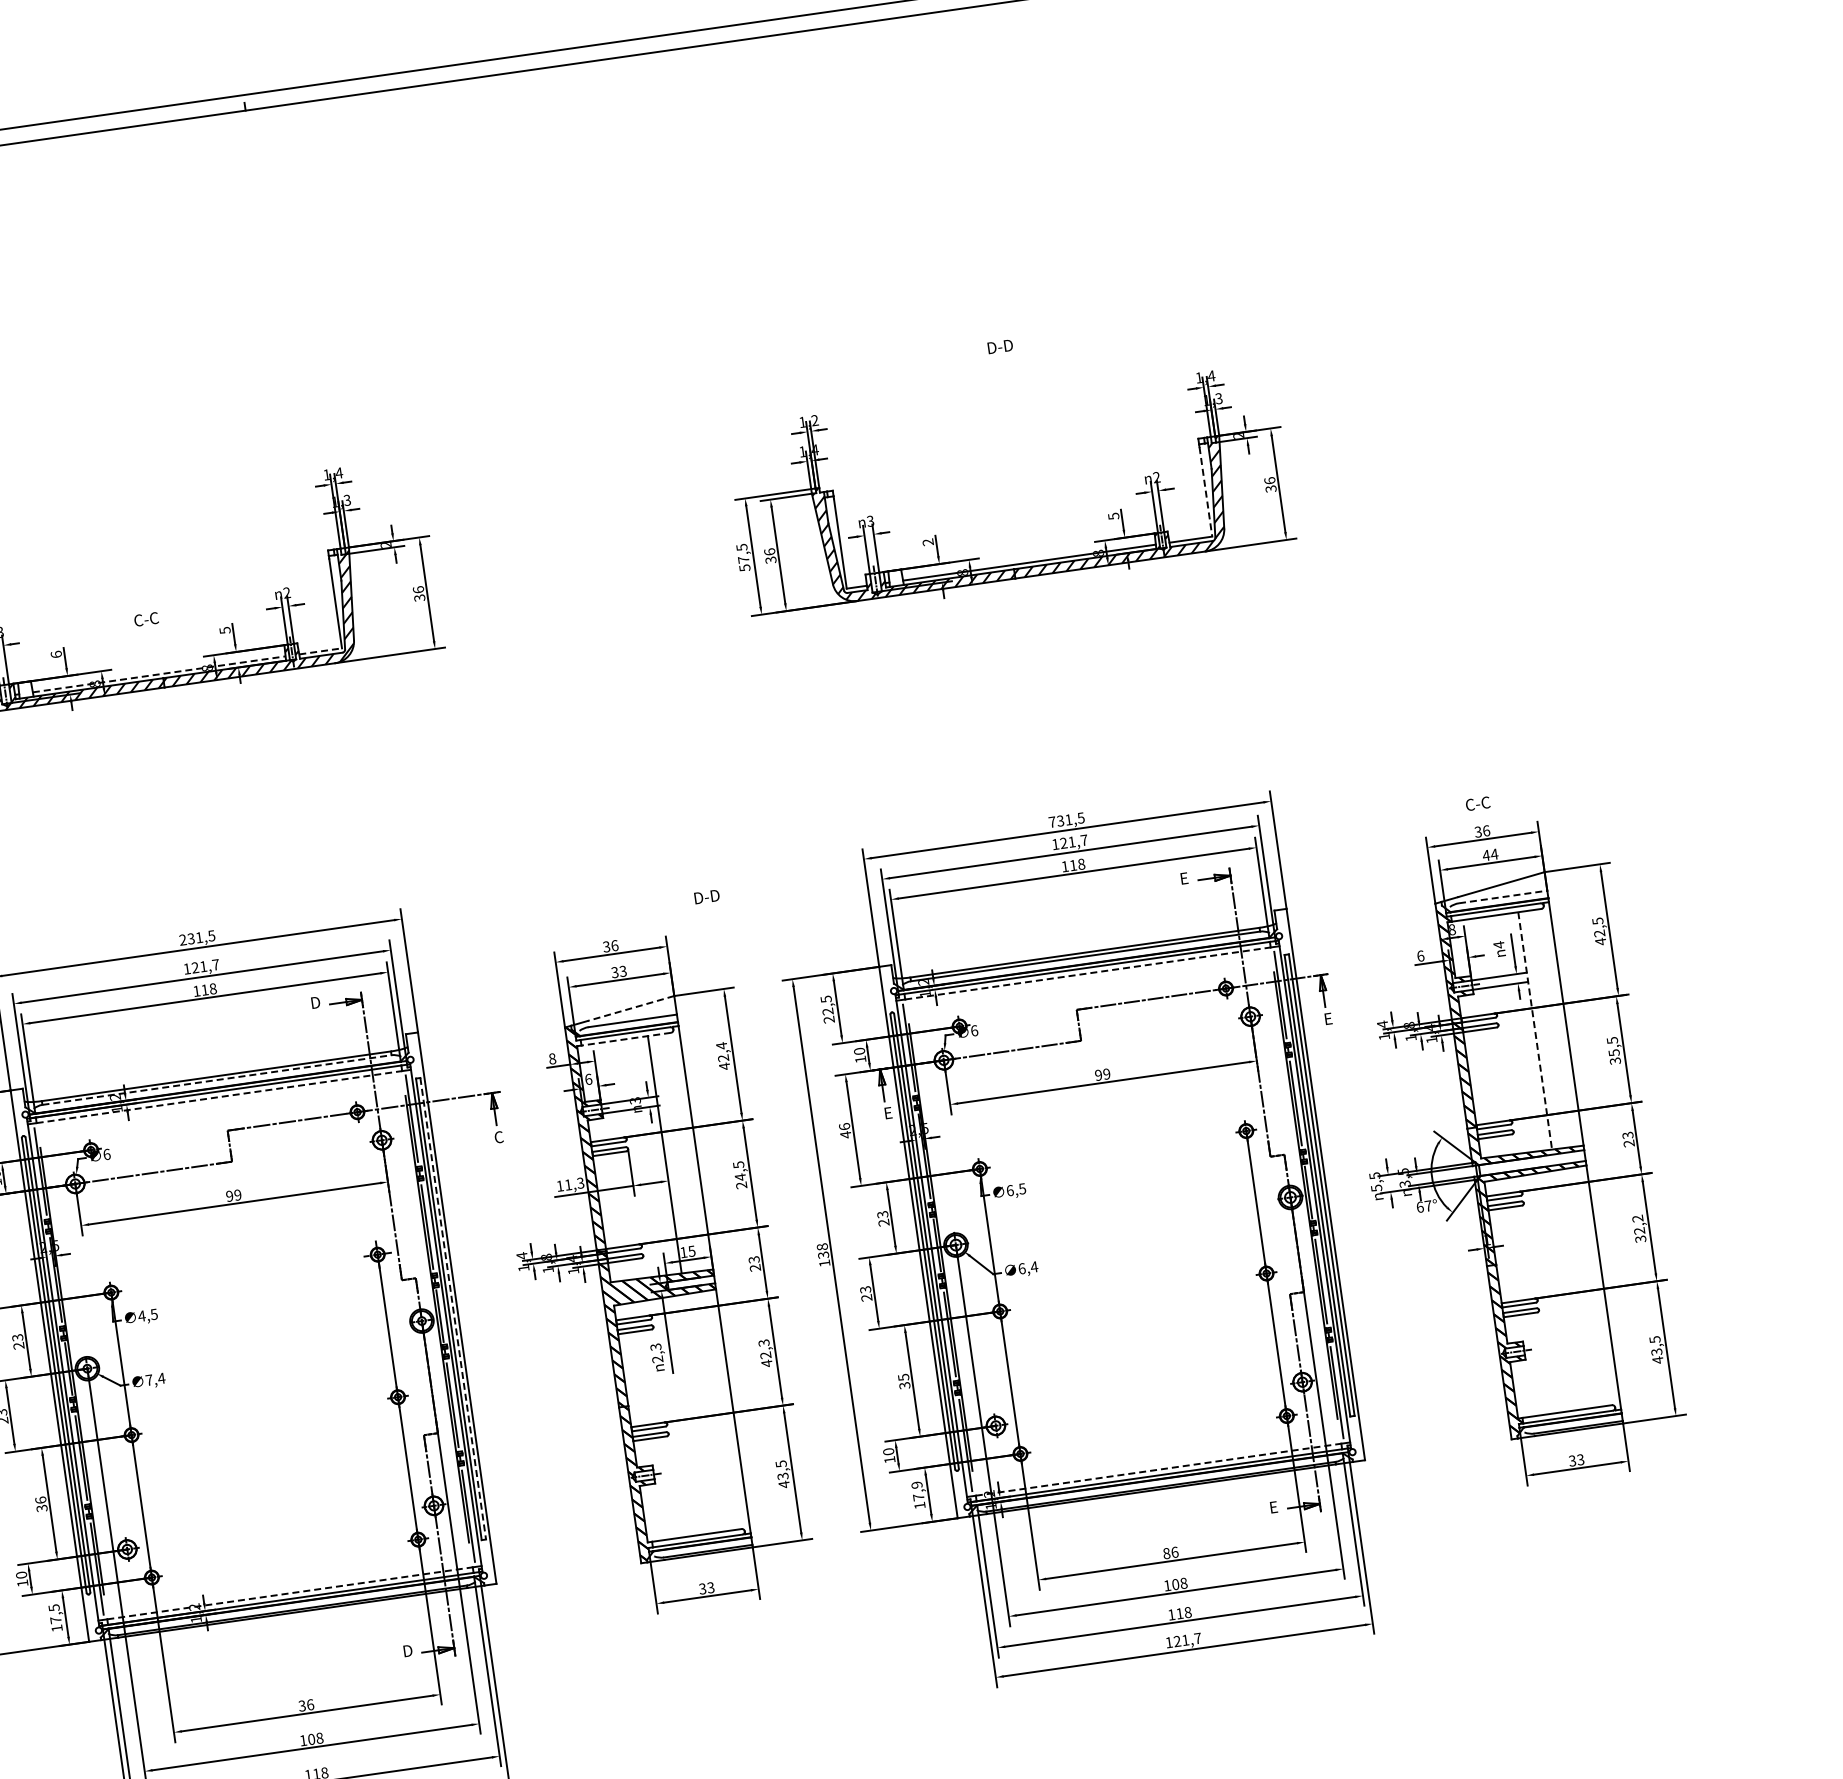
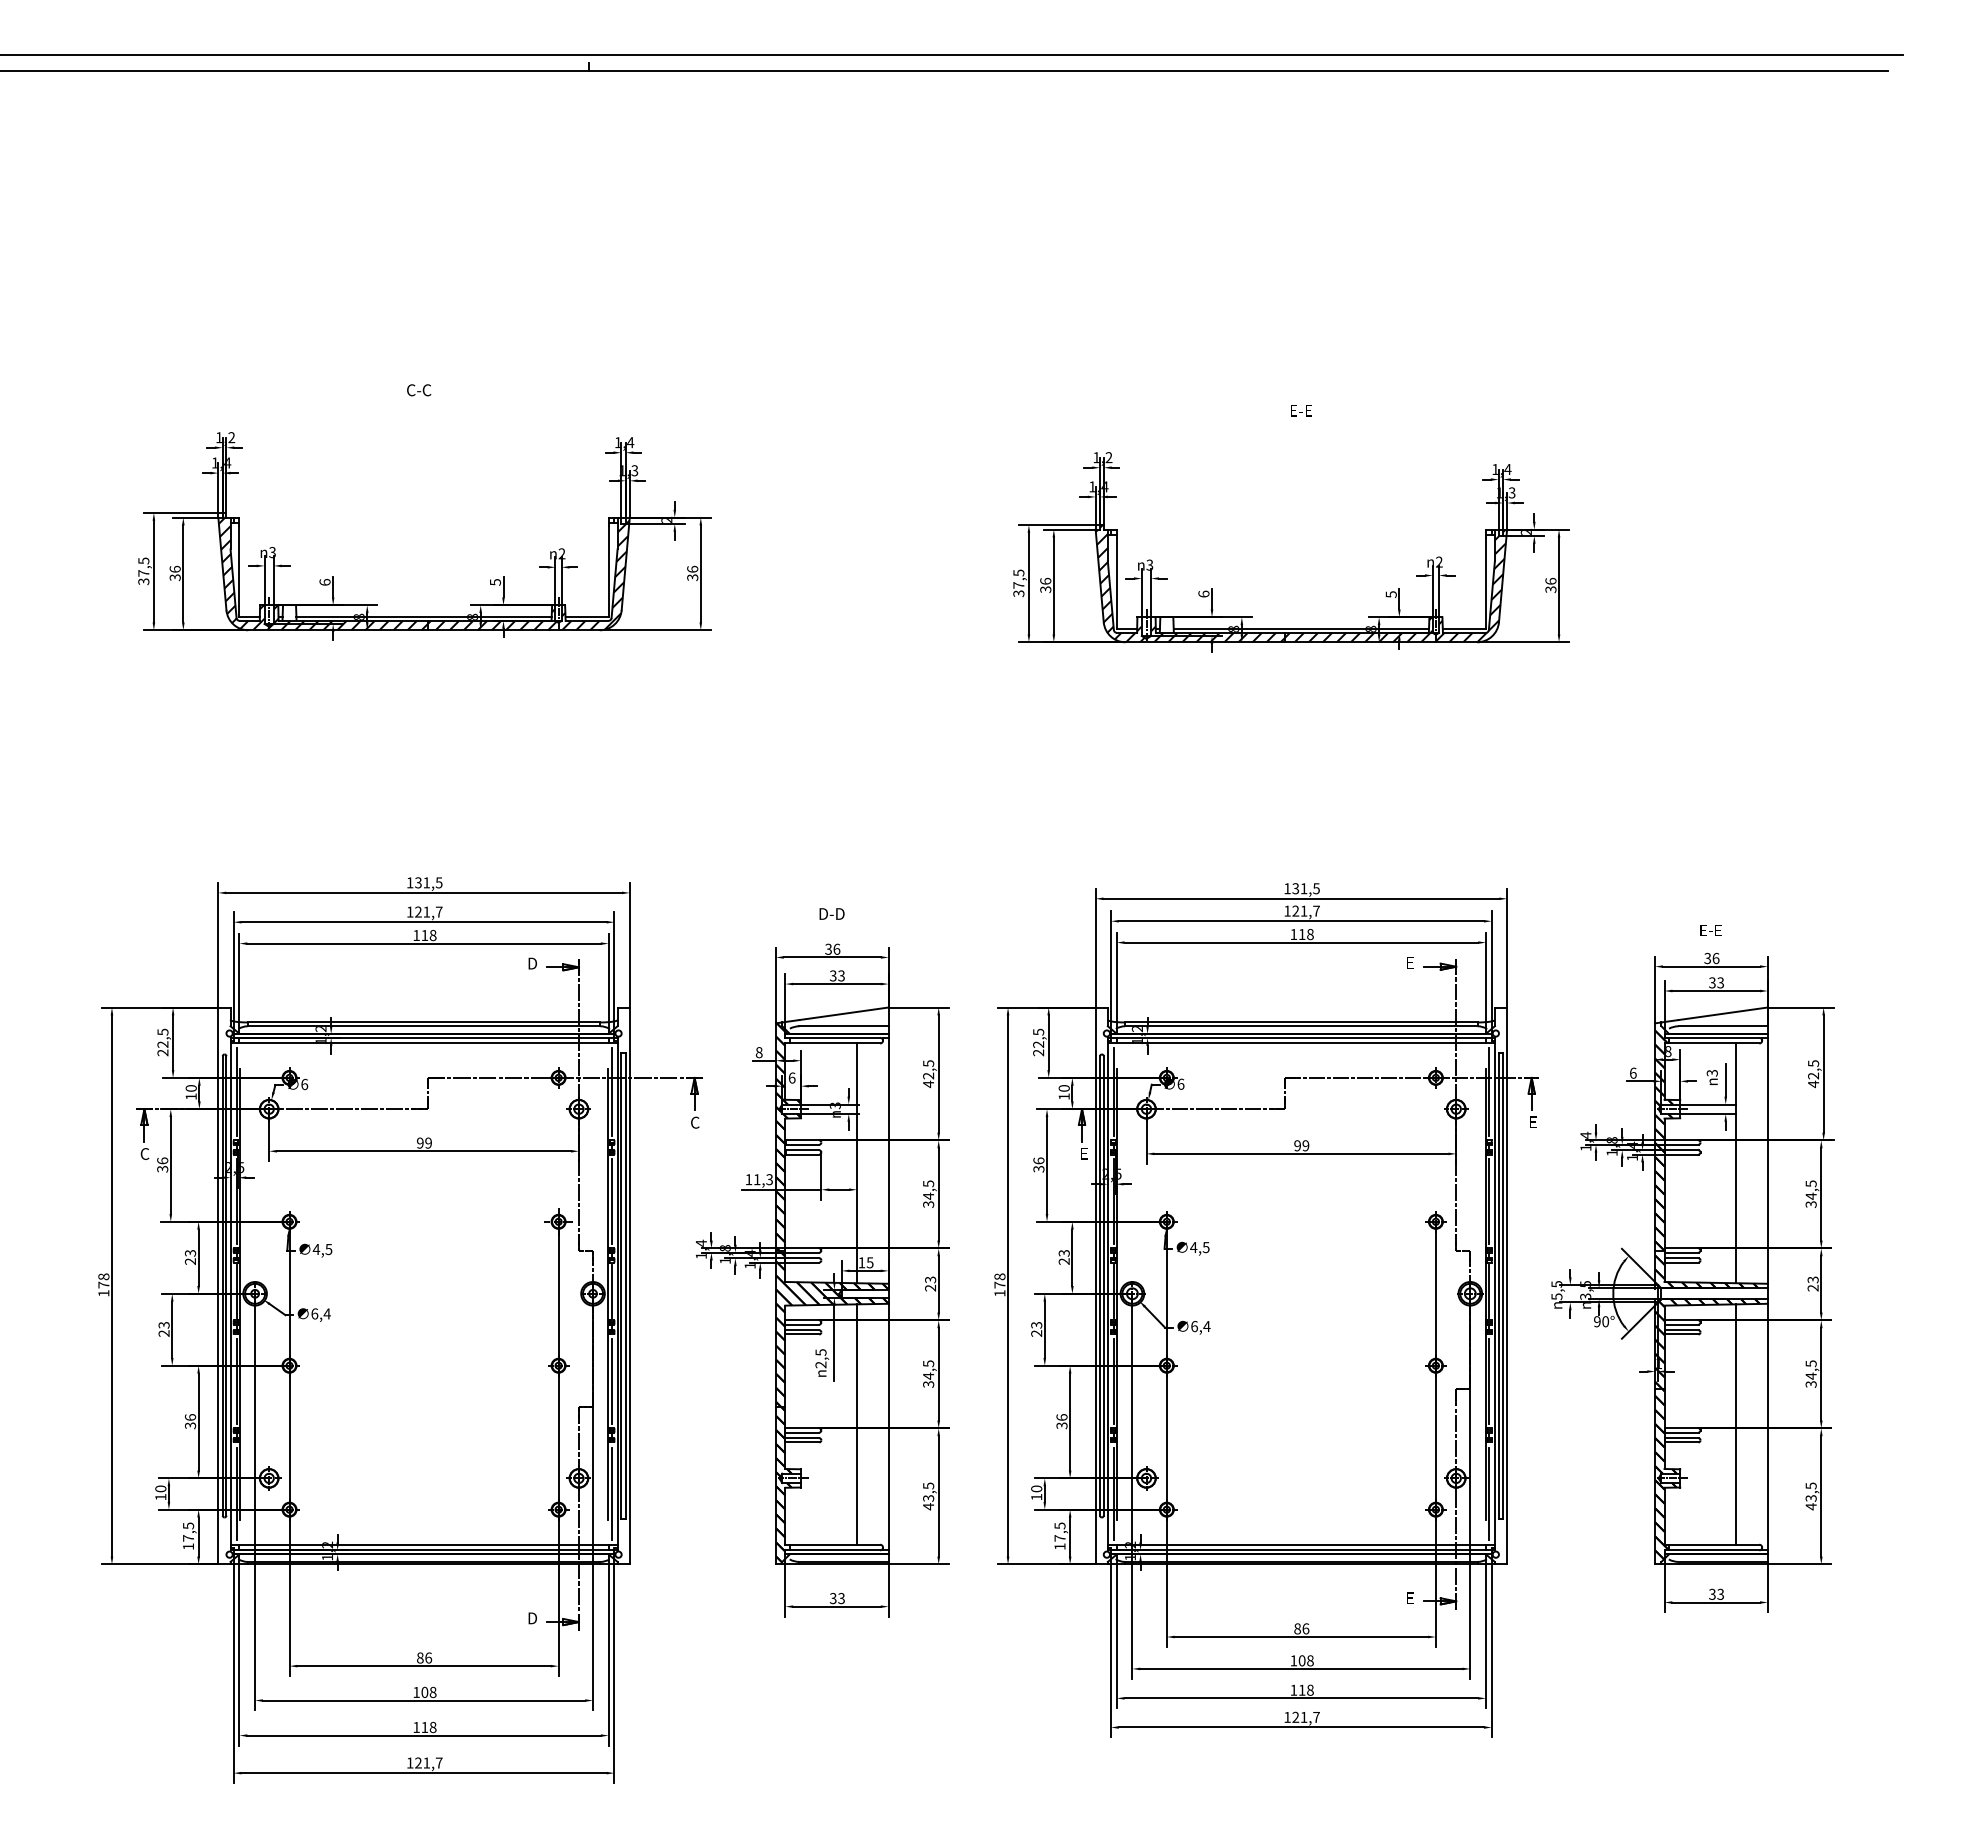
text: (999, 346) -> (1302, 410), D-D -> E-E
line: (1205, 492) -> (1485, 583), dashed -> solid
text: (927, 541) -> (1203, 593), 2 -> 6
text: (744, 567) -> (1018, 593), 57,5 -> 37,5
text: (146, 619) -> (419, 390), moved
line: (321, 651) -> (587, 616), dashed -> solid
line: (159, 674) -> (424, 616), dashed -> solid
text: (1478, 803) -> (1711, 930), C-C -> E-E
text: (1052, 821) -> (1287, 888), 731,5 -> 131,5
text: (1490, 854) -> (1716, 982), 44 -> 33
text: (706, 896) -> (831, 913), moved
line: (1503, 897) -> (1723, 1026), dashed -> solid
text: (182, 939) -> (409, 882), 231,5 -> 131,5
text: (1498, 944) -> (1711, 1072), 4 -> 3
line: (1088, 973) -> (1301, 1043), dashed -> solid
line: (630, 1008) -> (843, 1013), dashed -> solid
line: (1535, 1030) -> (1736, 1163), dashed -> solid
line: (625, 1039) -> (834, 1043), dashed -> solid
text: (721, 1045) -> (928, 1063), 42,4 -> 42,5
text: (1613, 1052) -> (1810, 1195), 35,5 -> 34,5
line: (217, 1080) -> (424, 1026), dashed -> solid
line: (219, 1097) -> (424, 1043), dashed -> solid
text: (845, 1134) -> (1038, 1168), 46 -> 36
text: (741, 1185) -> (928, 1204), 24,5 -> 34,5
text: (1009, 1190) -> (1193, 1247), 6,5 -> 4,5
text: (1424, 1206) -> (1601, 1321), 67° -> 90°
text: (1637, 1224) -> (1810, 1369), 32,2 -> 34,5
text: (823, 1254) -> (999, 1284), 138 -> 178
line: (1572, 1289) -> (1736, 1424), added
line: (453, 1309) -> (625, 1286), dashed -> solid
text: (655, 1347) -> (820, 1352), 2,3 -> 2,5
text: (765, 1353) -> (928, 1374), 42,3 -> 34,5
text: (903, 1377) -> (1061, 1417), 35 -> 36
text: (148, 1379) -> (314, 1313), 7,4 -> 6,4
line: (701, 1413) -> (856, 1424), added
line: (1158, 1469) -> (1301, 1544), dashed -> solid
text: (916, 1484) -> (1059, 1525), 17,9 -> 17,5
line: (290, 1593) -> (424, 1544), dashed -> solid
text: (301, 1705) -> (419, 1657), 36 -> 86

